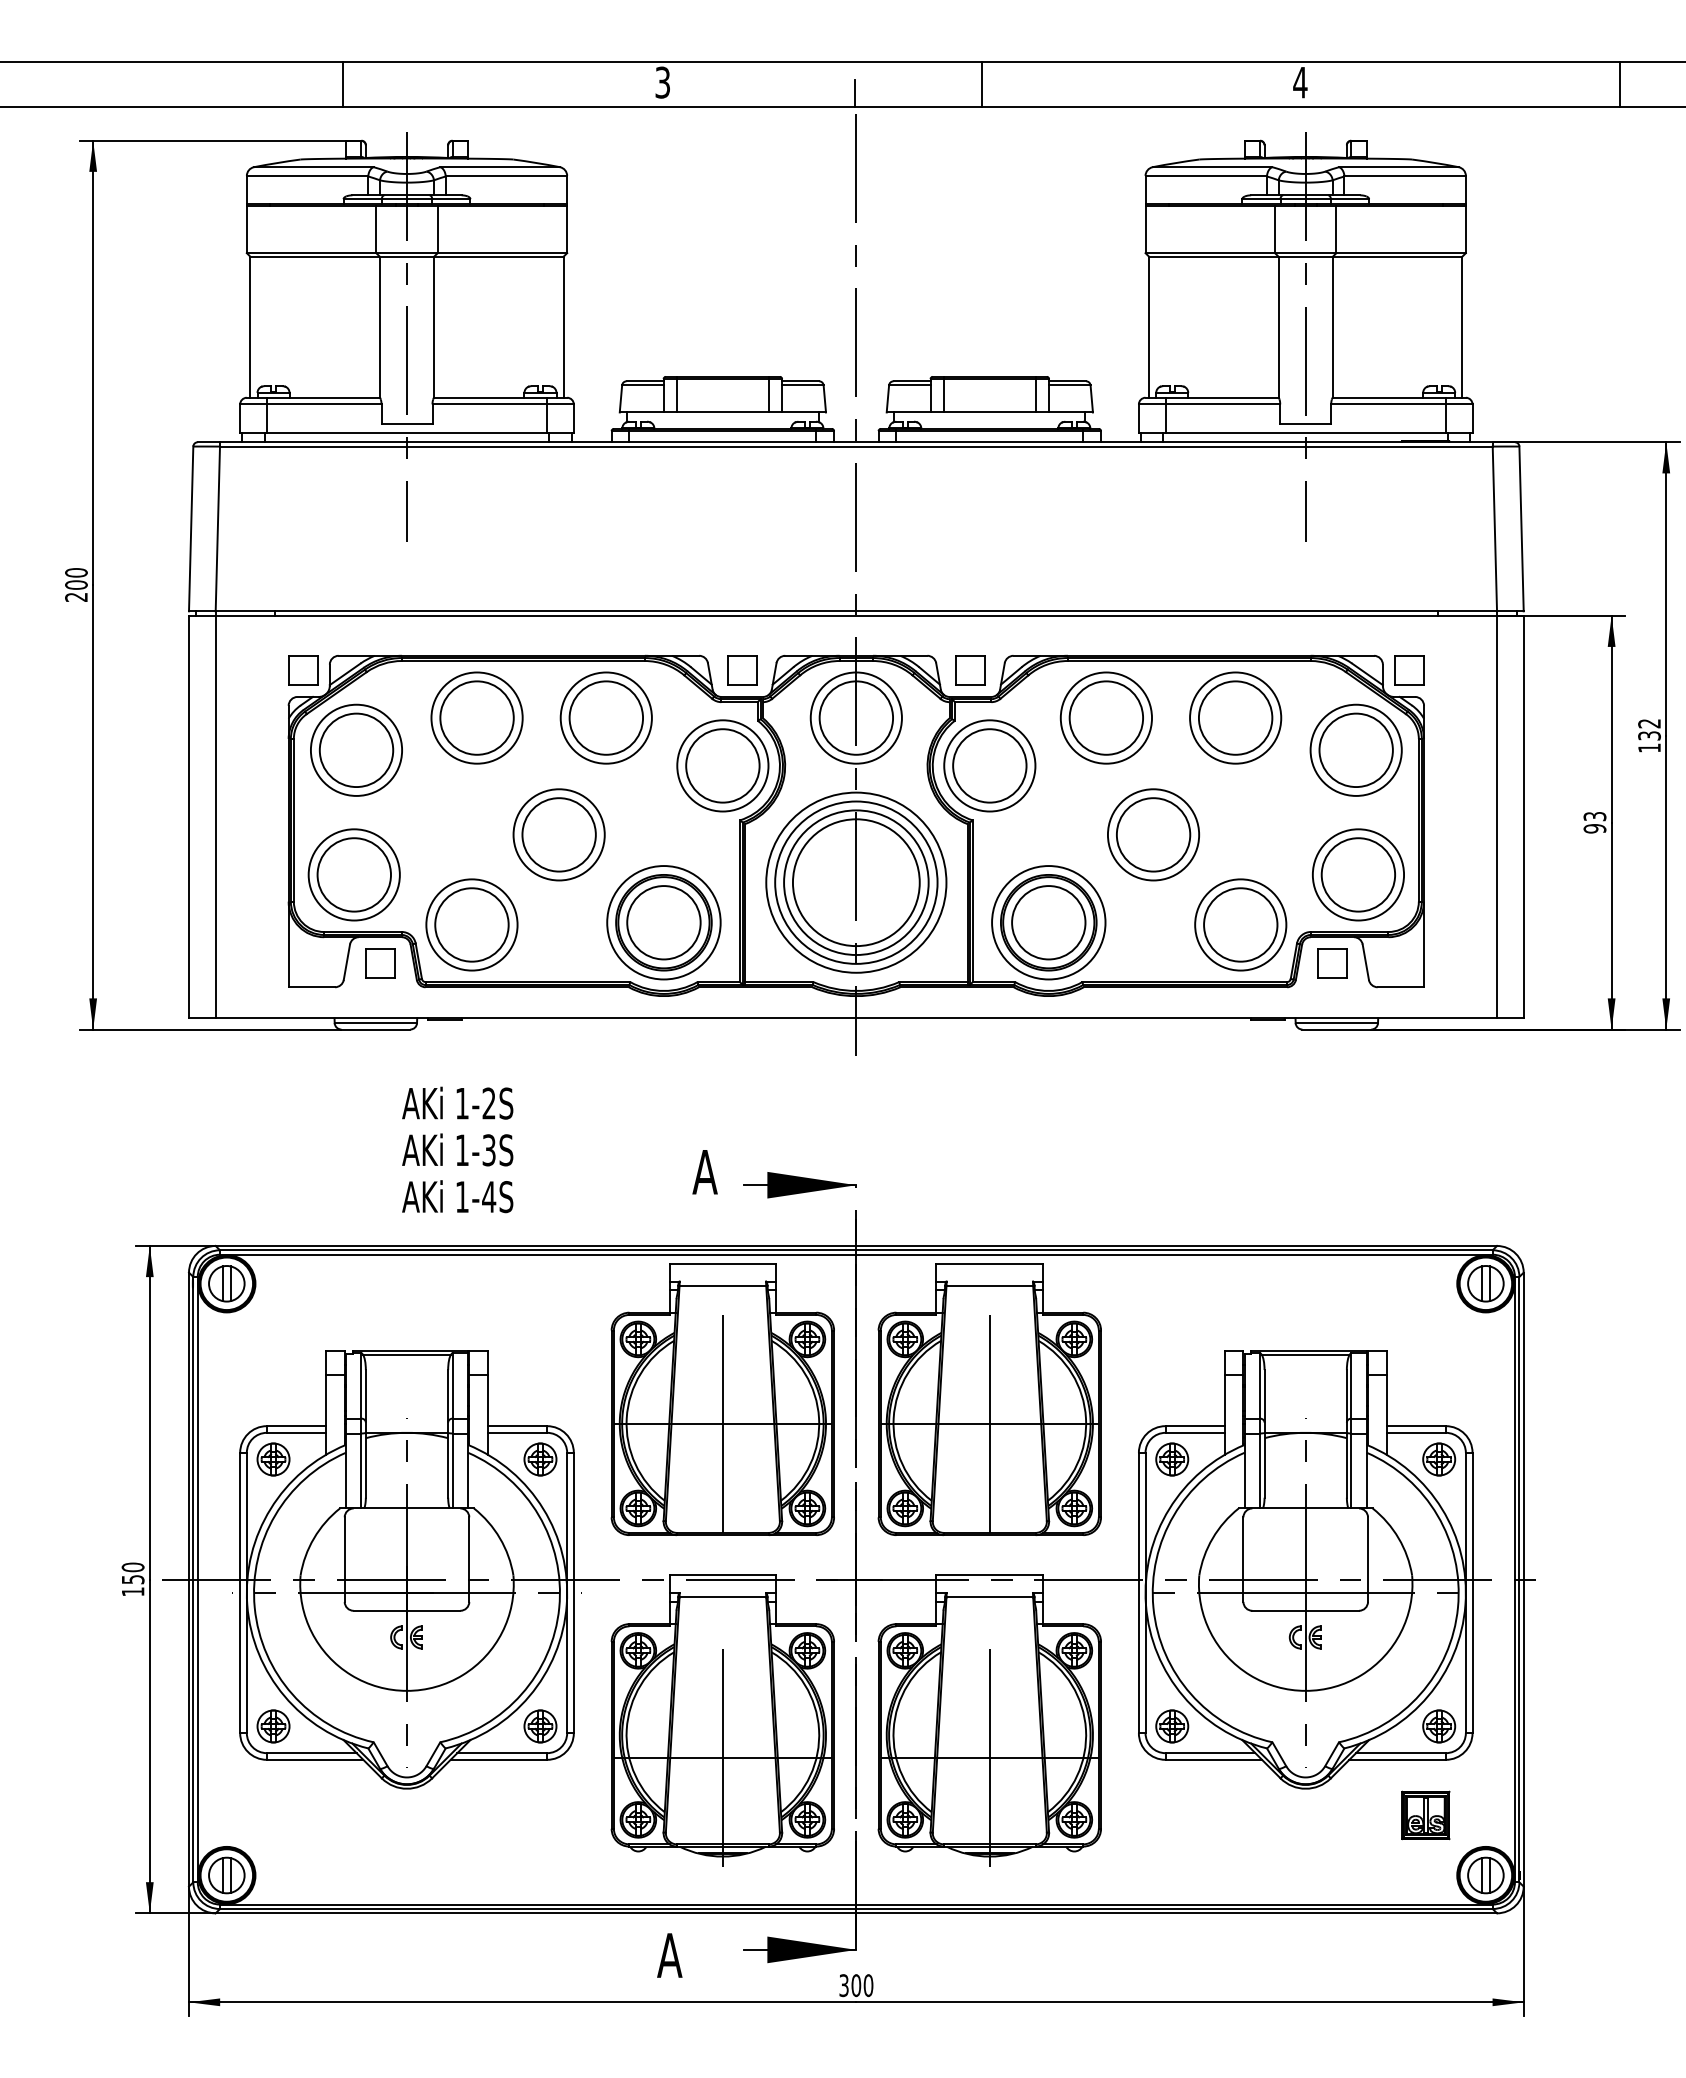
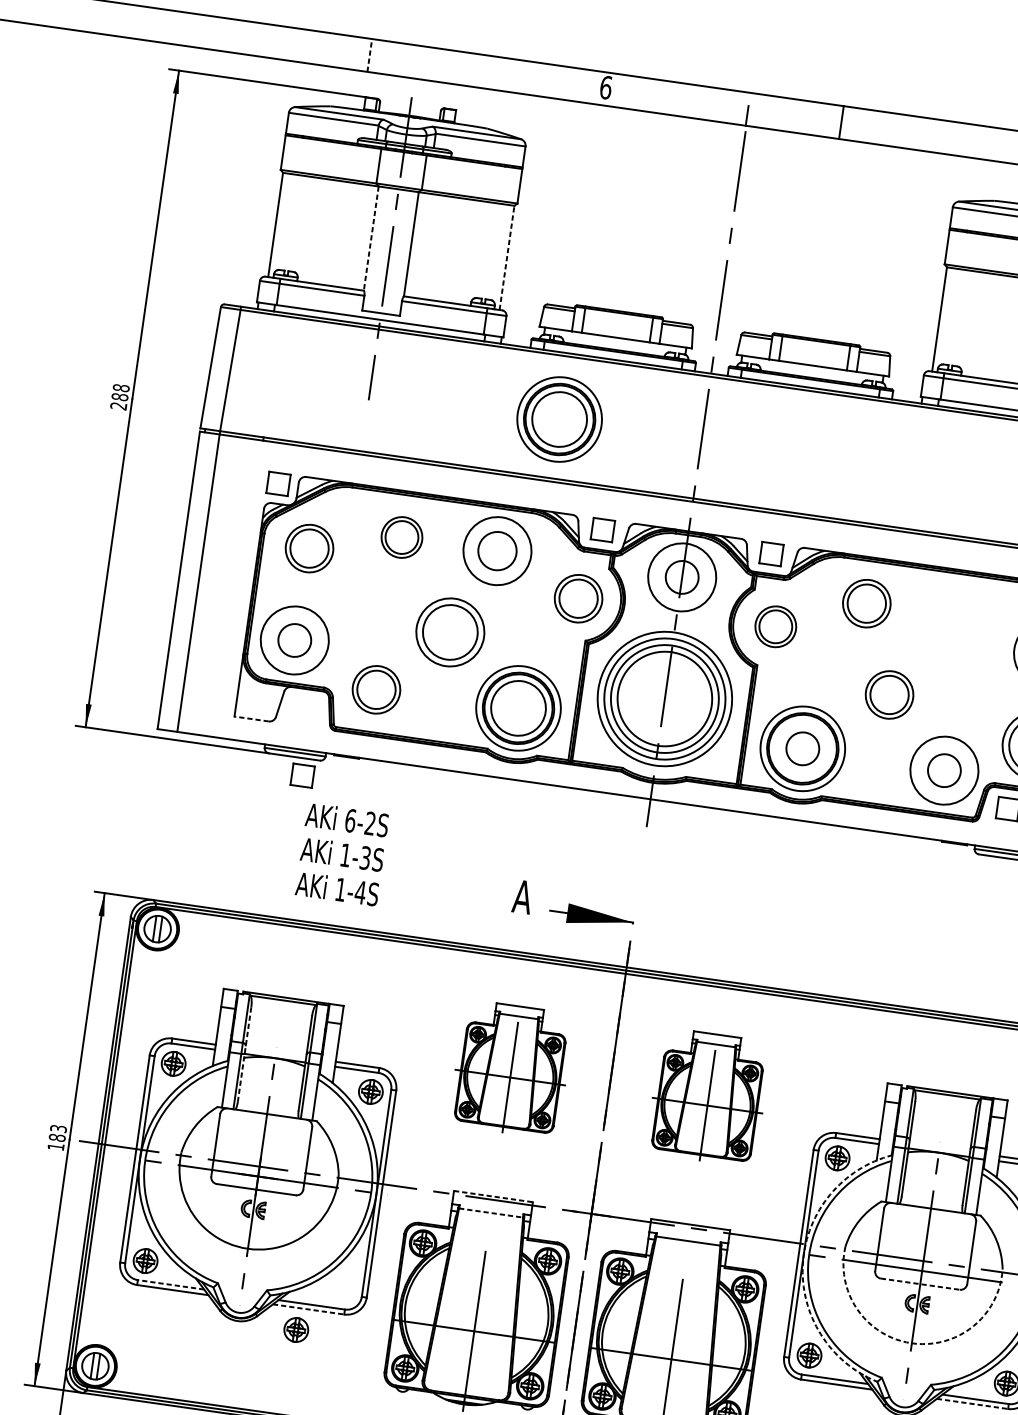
text: (662, 82) -> (605, 87), 3 -> 6
line: (343, 84) -> (369, 55), solid -> dashed
line: (379, 327) -> (370, 238), solid -> dashed
line: (563, 327) -> (506, 258), solid -> dashed
part: (663, 531) -> (559, 419), added
text: (76, 578) -> (120, 392), 200 -> 288
part: (476, 717) -> (401, 537), size x0.6
circle: (606, 717) -> (497, 550), size x0.7
circle: (856, 717) -> (682, 577), size x0.6
part: (1105, 717) -> (866, 603), size x0.7
part: (1235, 717) -> (962, 616), removed
part: (356, 749) -> (309, 548), size x0.7
part: (722, 765) -> (578, 598), size x0.7
part: (989, 765) -> (775, 626), size x0.6
part: (1153, 834) -> (889, 694), size x0.7
circle: (354, 874) -> (295, 640), size x0.6
circle: (1048, 922) -> (802, 748), size x0.6
part: (471, 924) -> (376, 689), size x0.7
circle: (1240, 924) -> (944, 770), size x0.6
part: (380, 963) -> (302, 775), moved
line: (311, 987) -> (251, 719), solid -> dashed
text: (462, 1103) -> (350, 820), 1-2S -> 6-2S
part: (722, 1399) -> (511, 1066), size x0.6
part: (989, 1399) -> (708, 1094), size x0.6
line: (365, 1433) -> (244, 1054), solid -> dashed
text: (132, 1573) -> (57, 1133), 150 -> 183
line: (723, 1575) -> (493, 1196), solid -> dashed
line: (723, 1597) -> (491, 1213), solid -> dashed
arc: (1145, 1604) -> (802, 1262), solid -> dashed
line: (1306, 1610) -> (920, 1284), solid -> dashed
arc: (1305, 1690) -> (911, 1343), solid -> dashed
part: (540, 1726) -> (296, 1330), moved
line: (311, 1753) -> (170, 1285), solid -> dashed
line: (499, 1759) -> (309, 1309), solid -> dashed
line: (1398, 1759) -> (973, 1403), solid -> dashed

